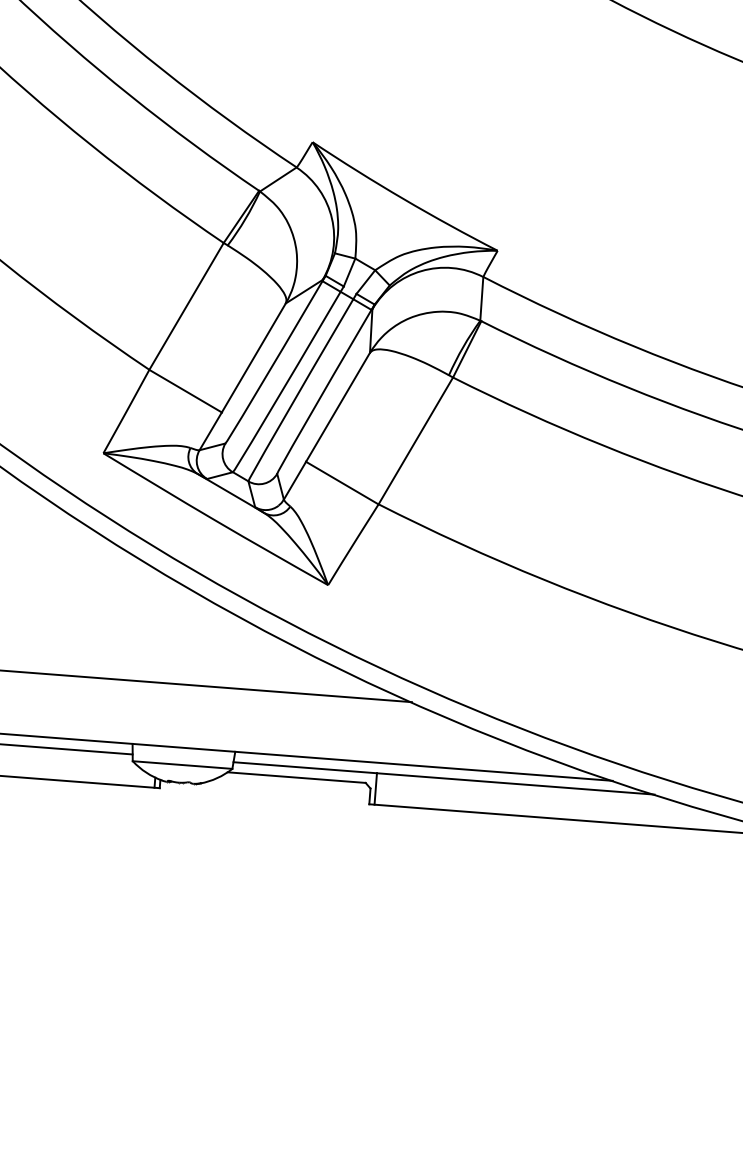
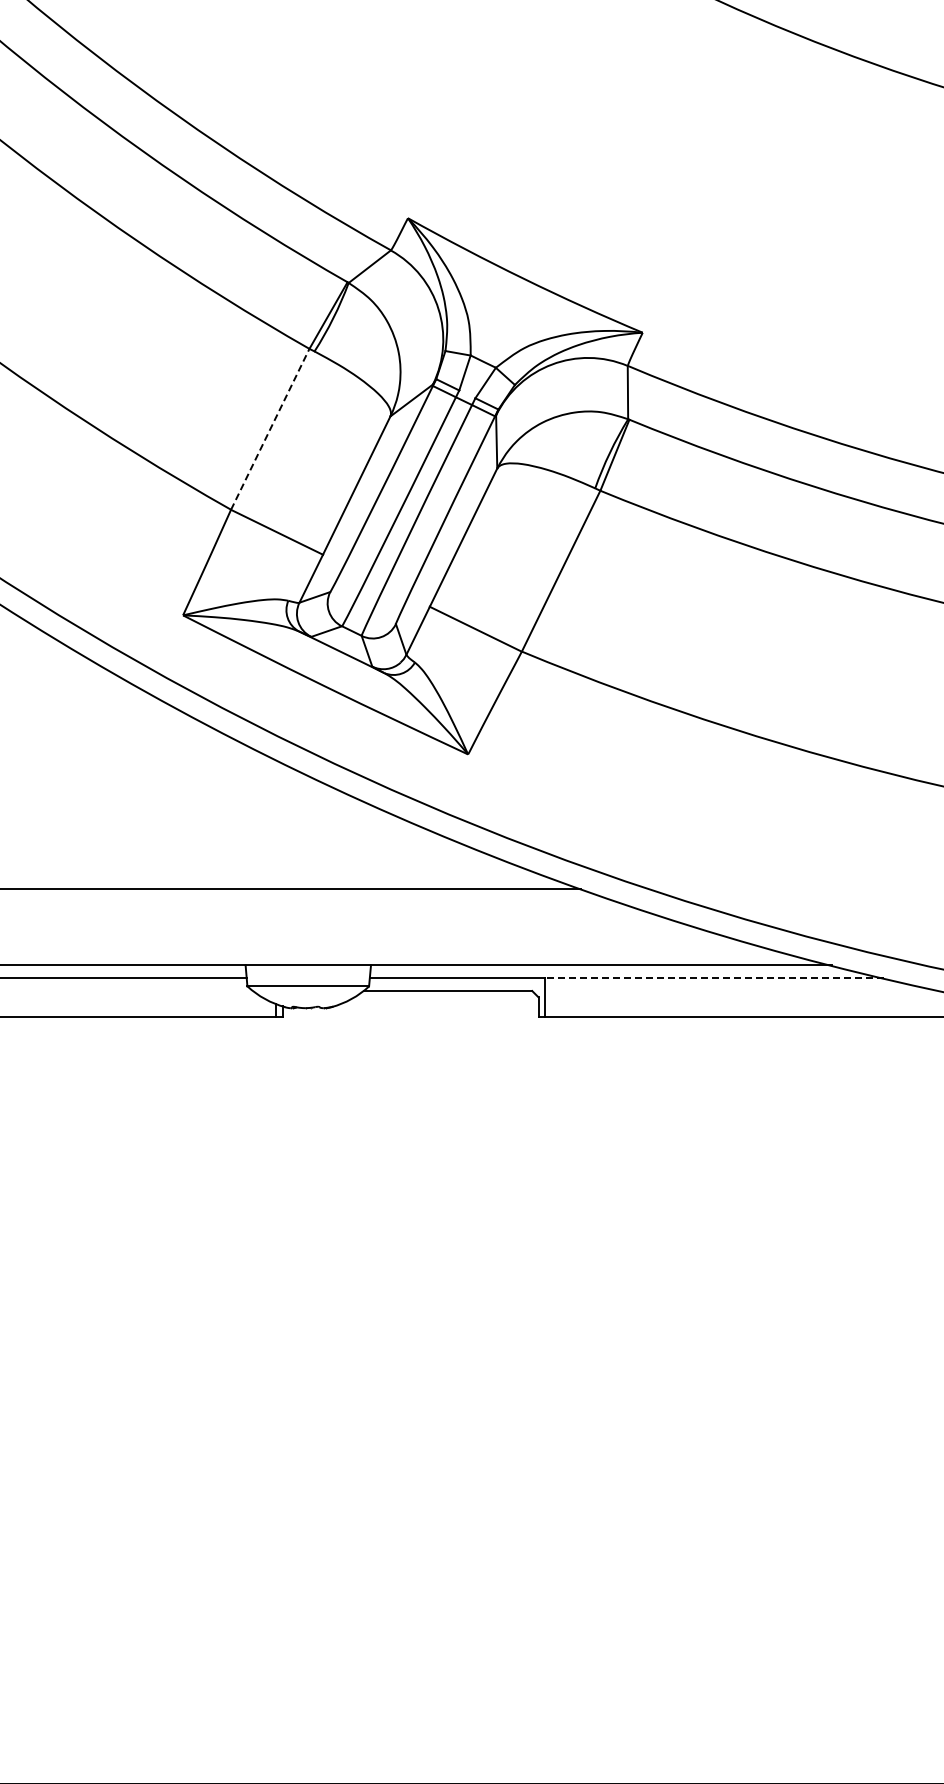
line: (186, 306) -> (270, 429), solid -> dashed
line: (515, 784) -> (714, 978), solid -> dashed

